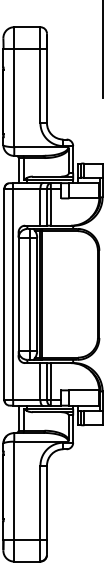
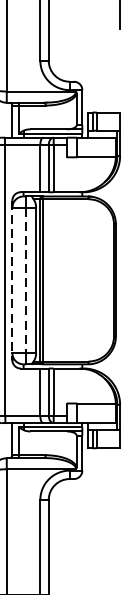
line: (18, 294) -> (12, 280), solid -> dashed
line: (29, 294) -> (26, 280), solid -> dashed

